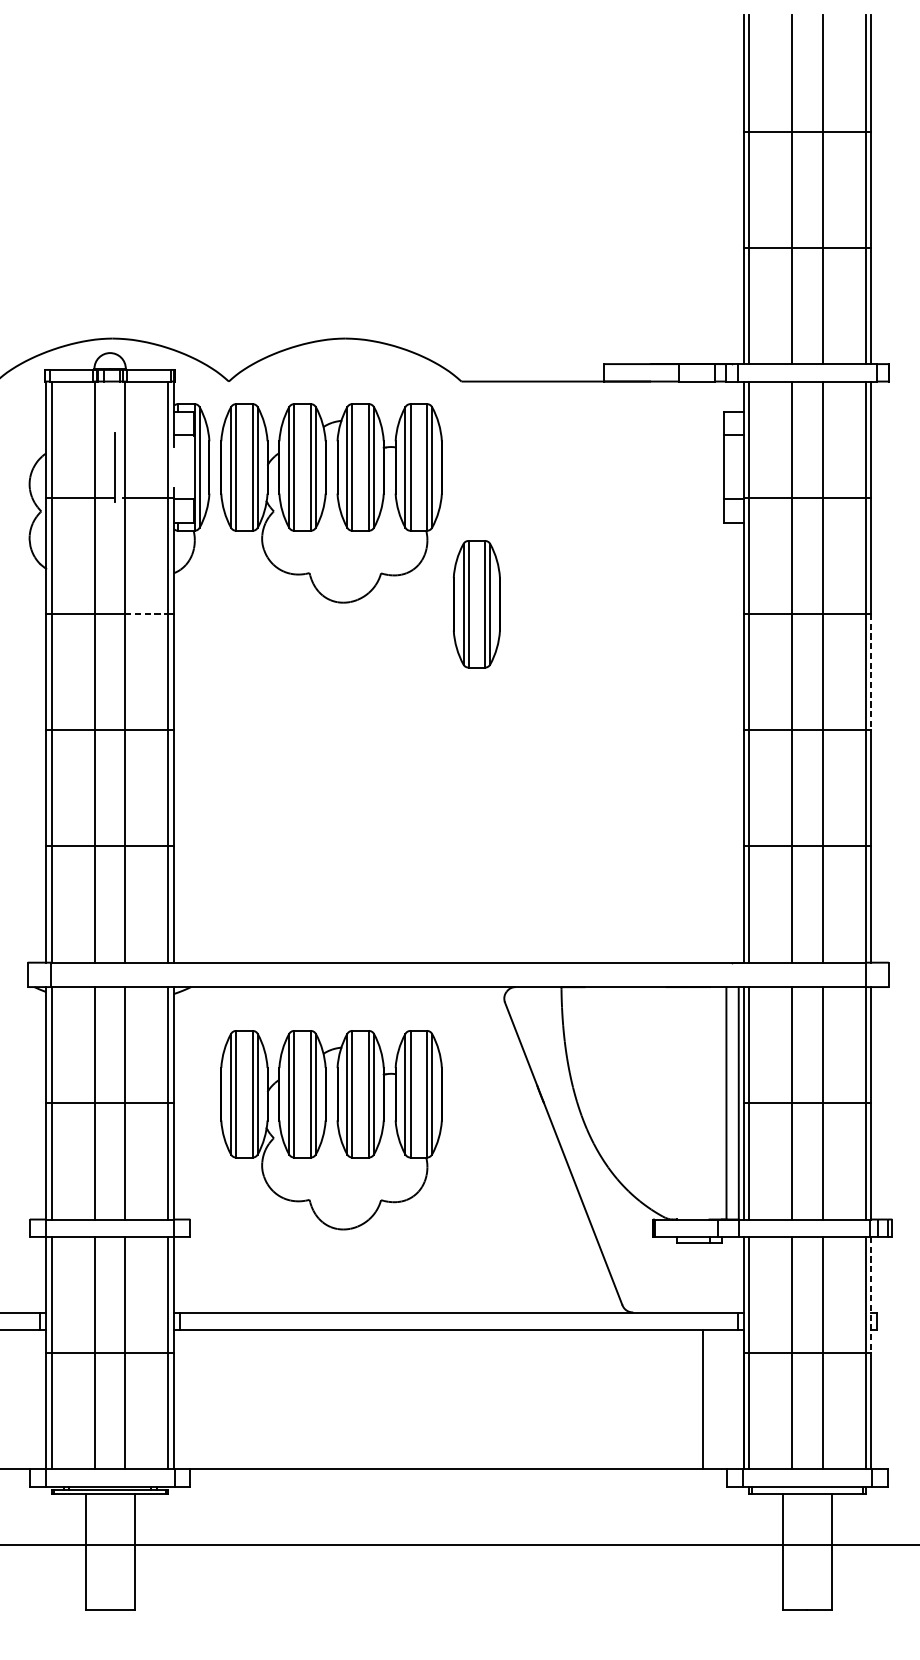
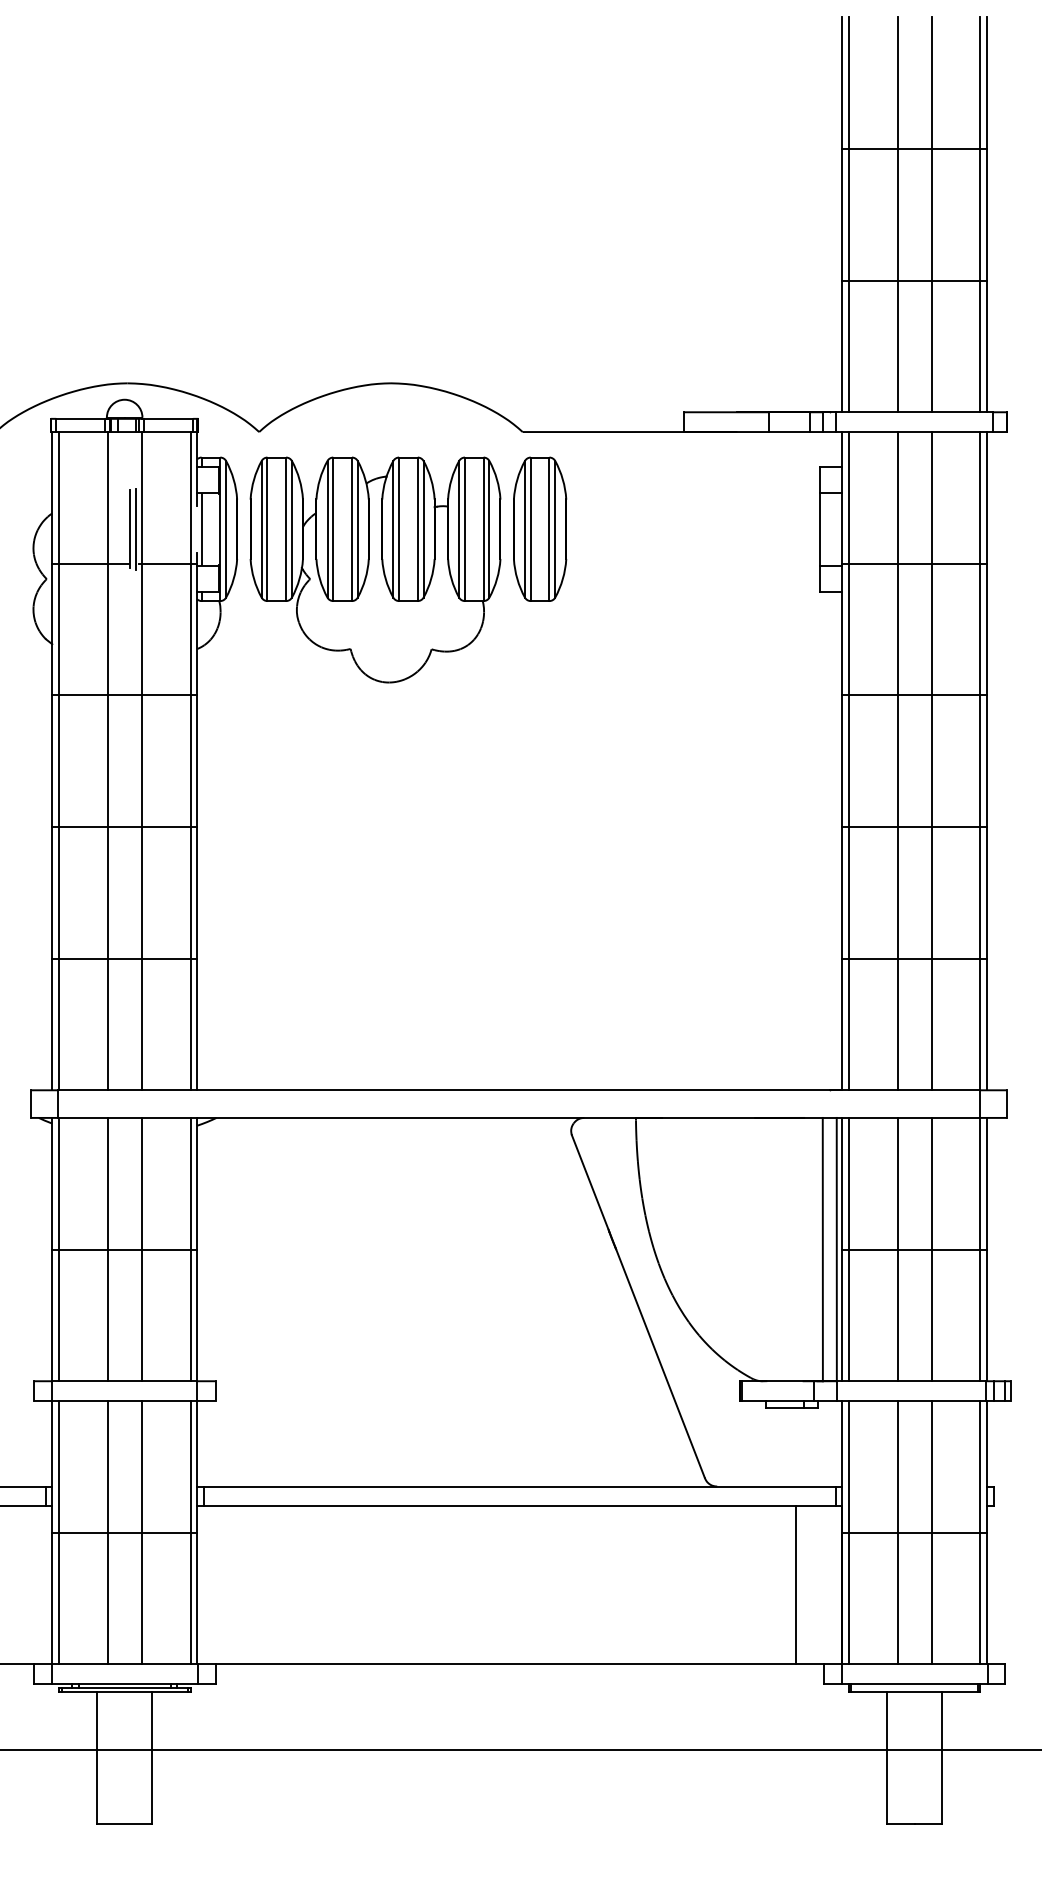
line: (119, 467) -> (135, 529), added
line: (177, 467) -> (201, 529), added
part: (477, 603) -> (540, 528), moved
line: (147, 614) -> (166, 695), dashed -> solid
line: (871, 672) -> (987, 761), dashed -> solid
part: (331, 1129) -> (375, 1279), removed
line: (871, 1294) -> (987, 1466), dashed -> solid

